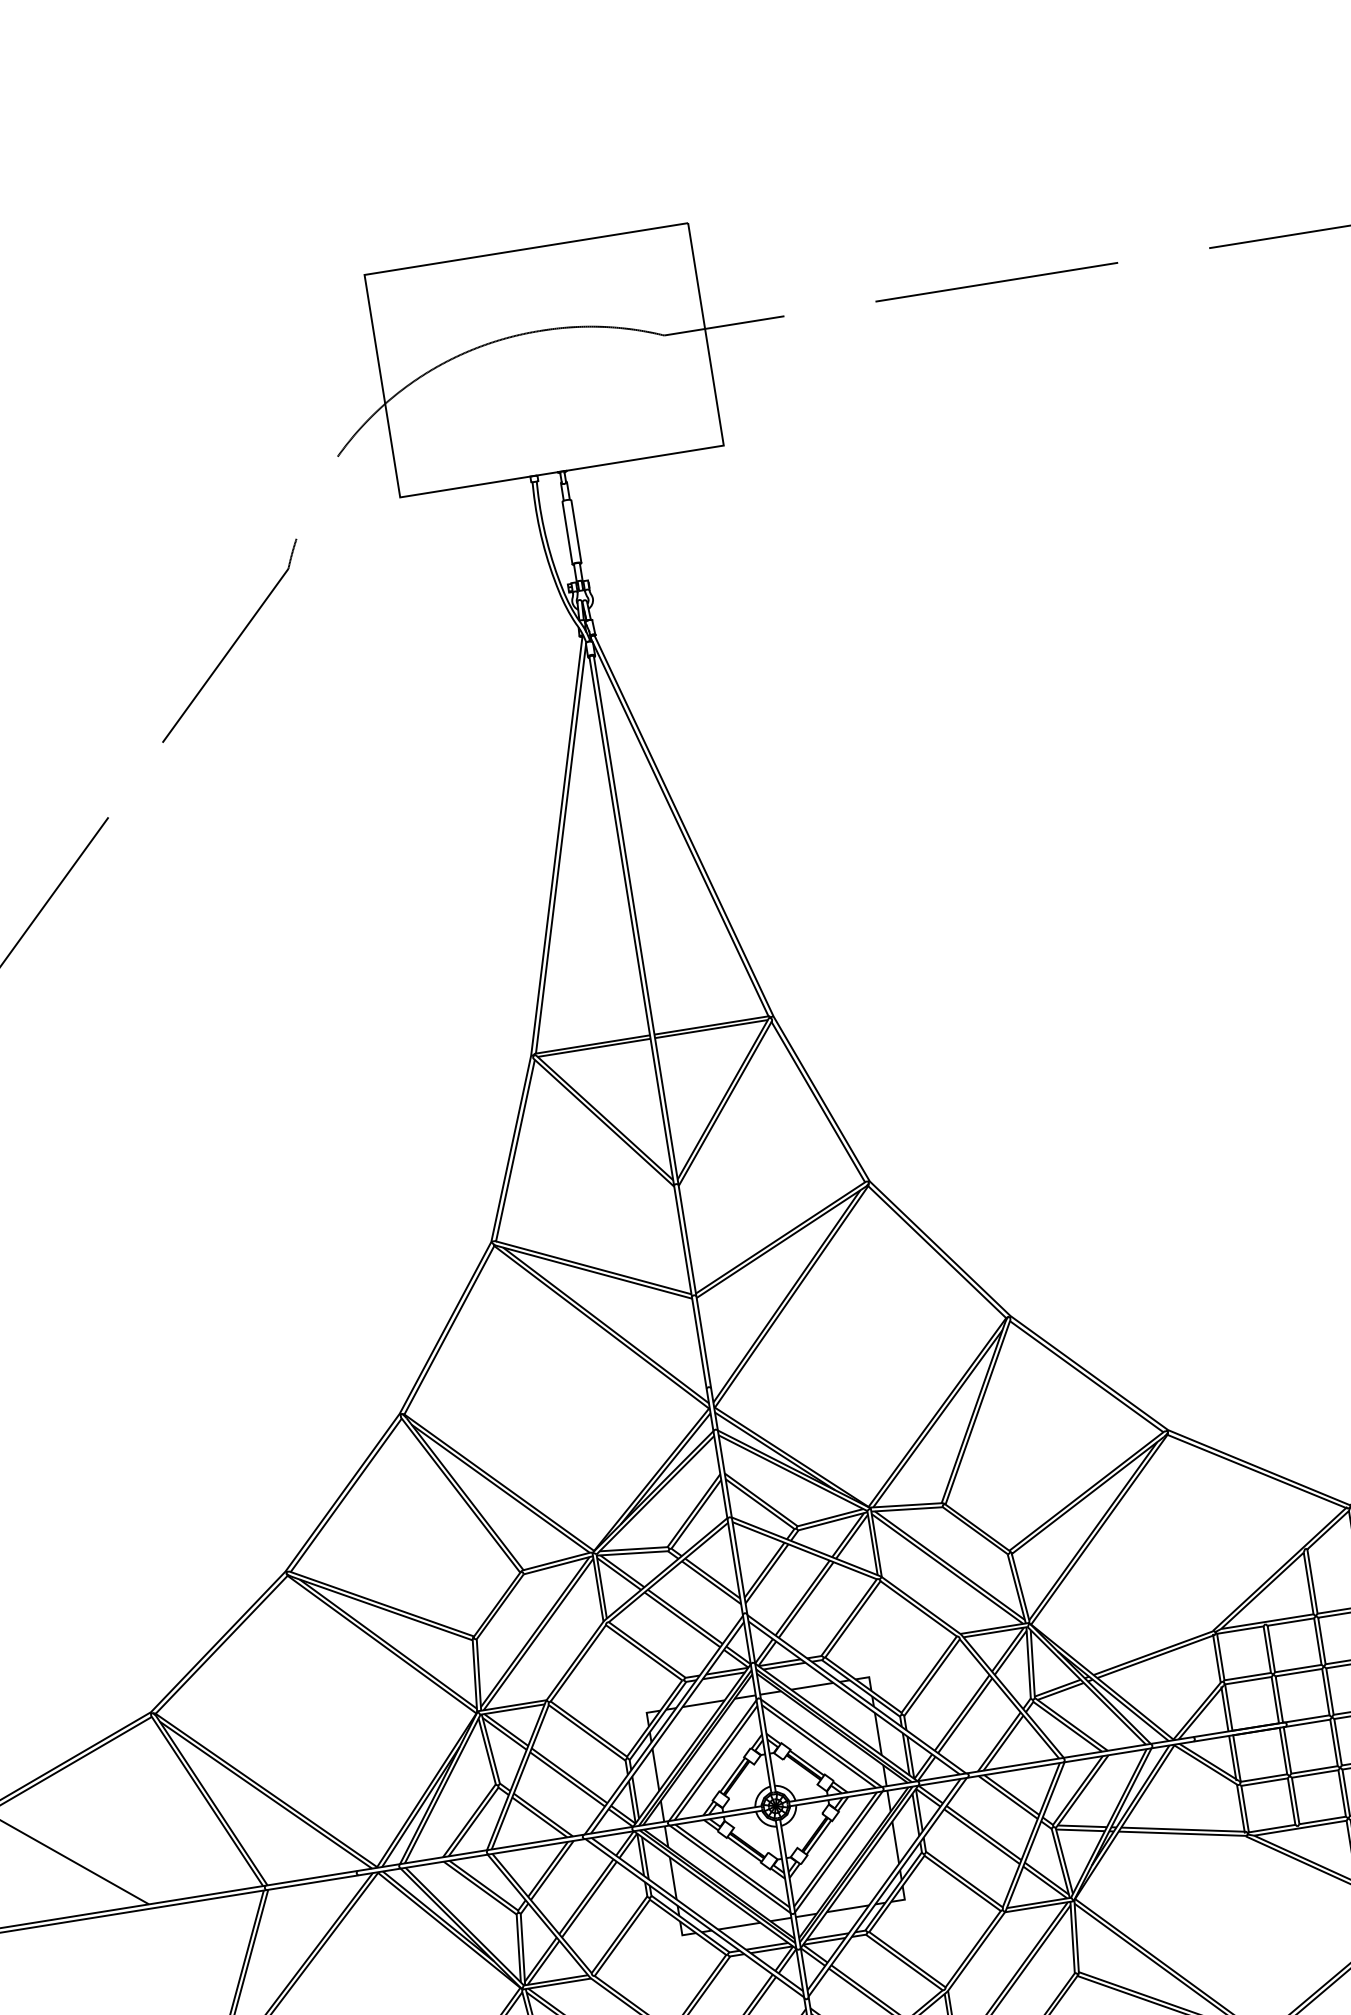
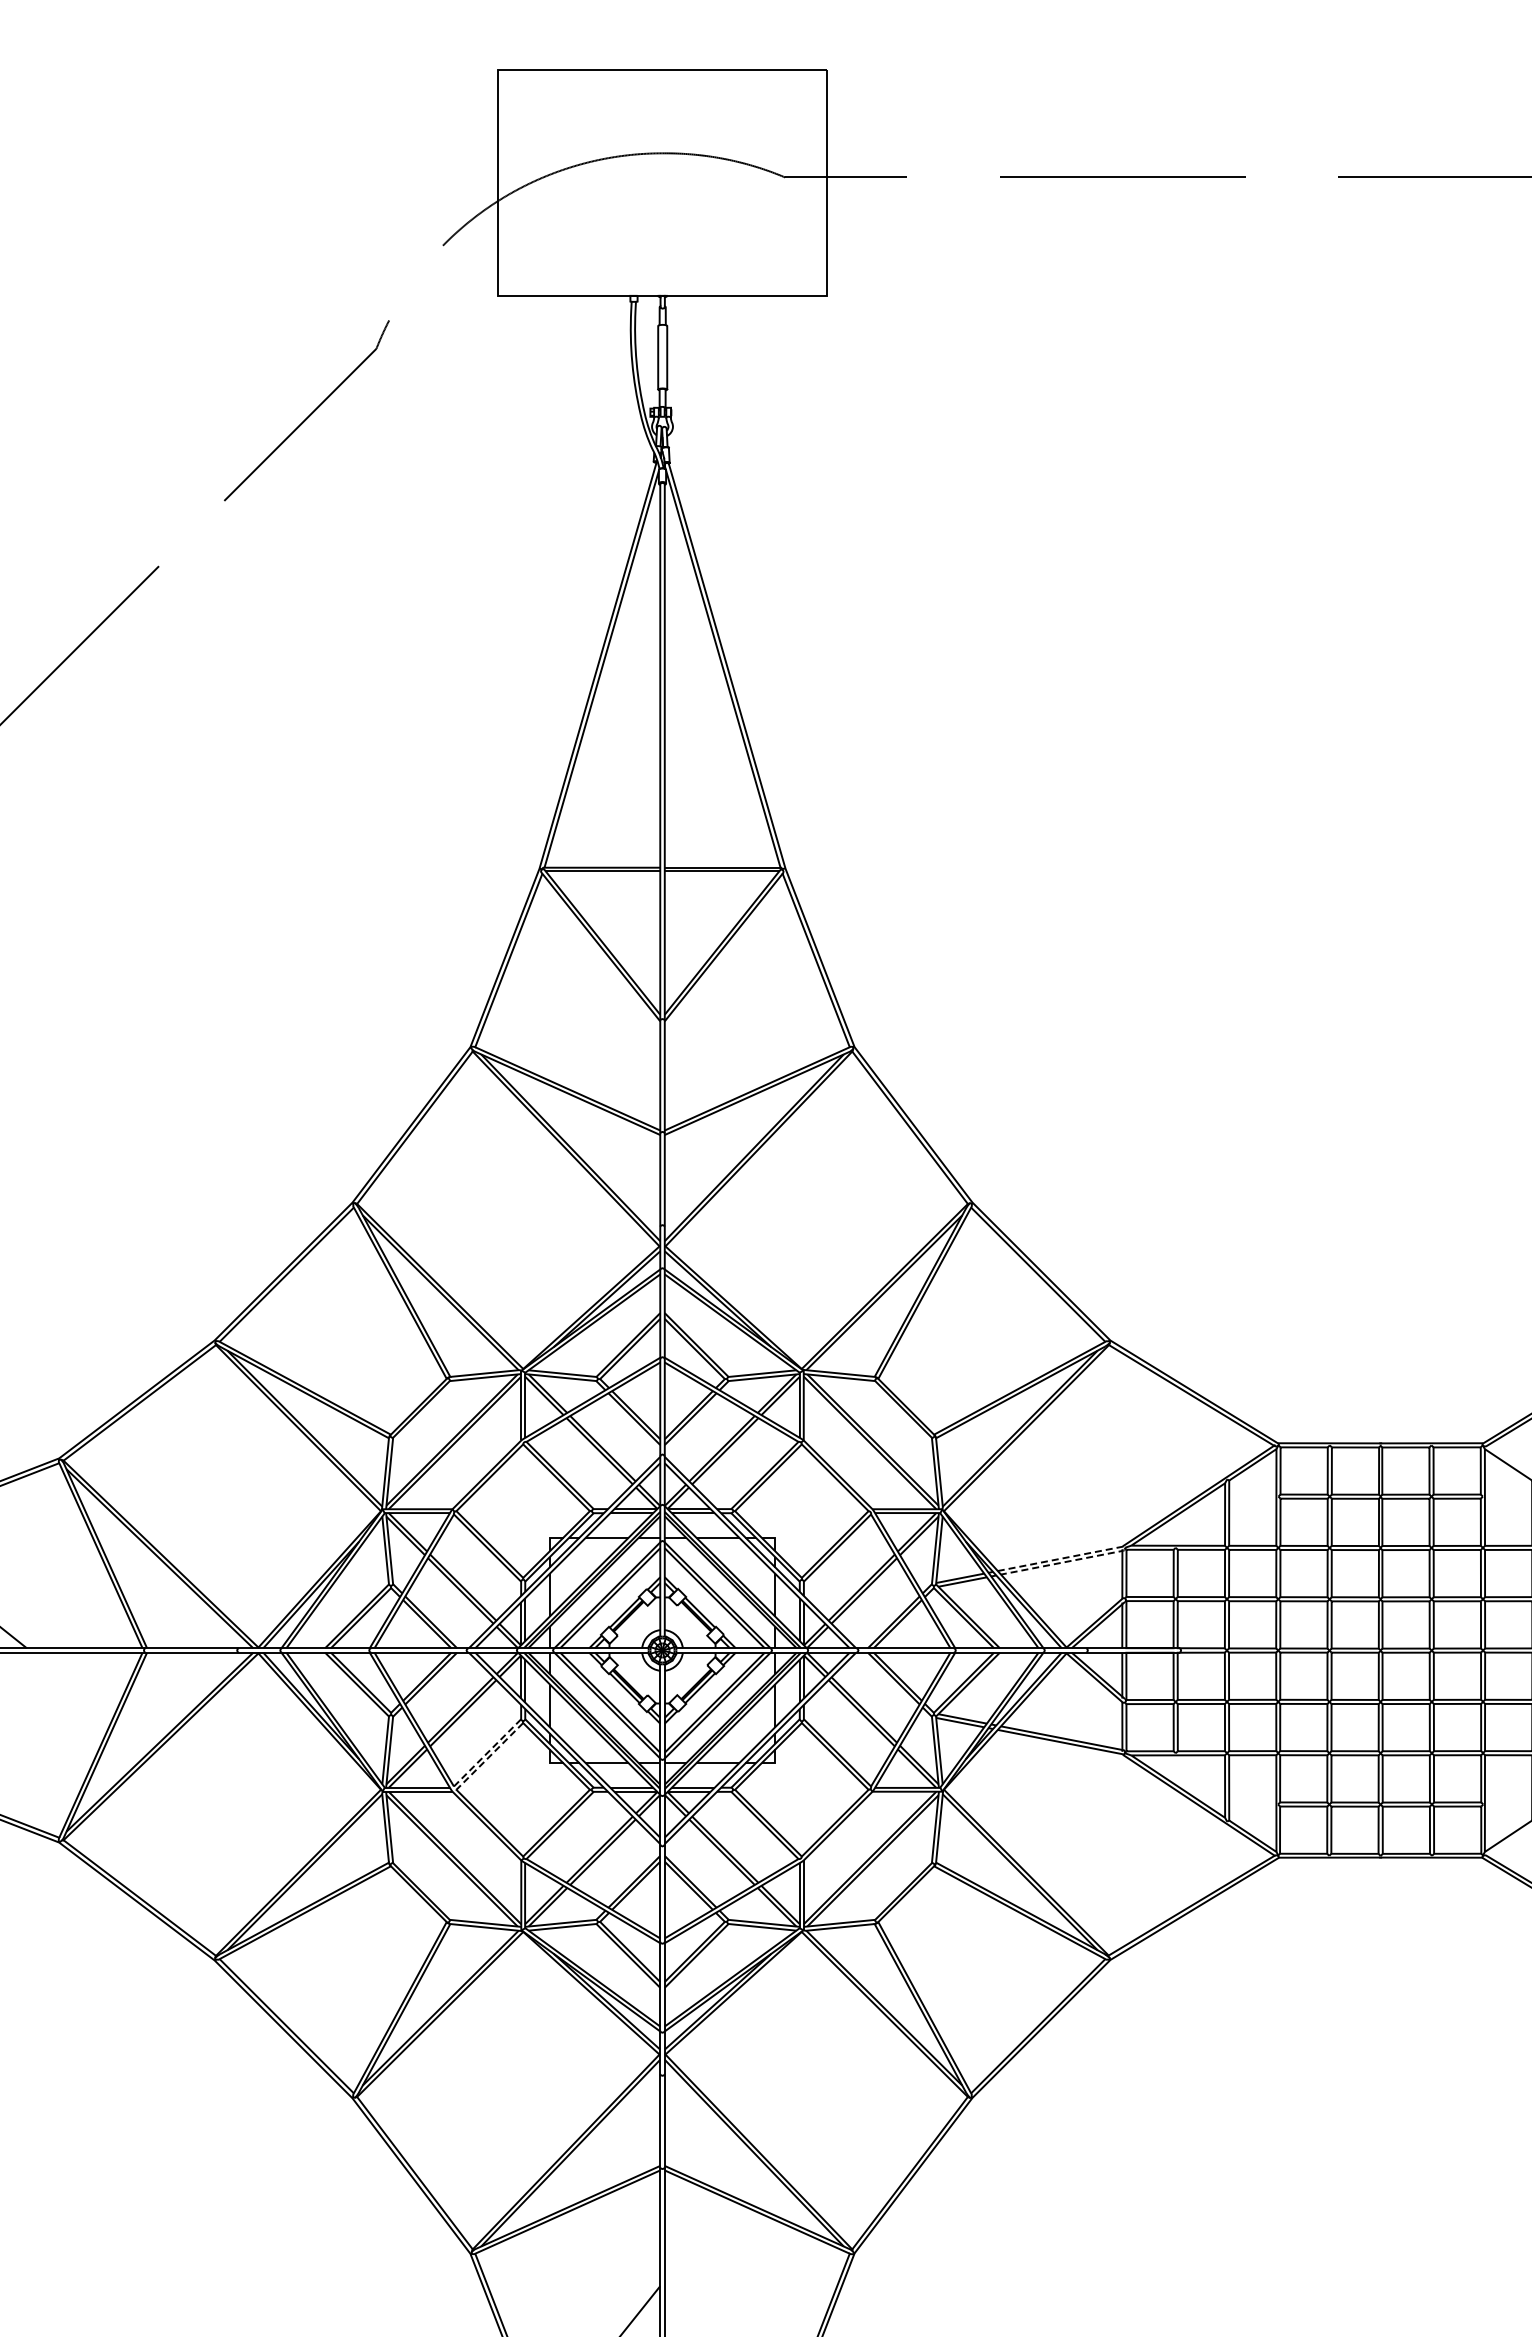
line: (1215, 1632) -> (1125, 1548), solid -> dashed
line: (592, 1975) -> (454, 1788), solid -> dashed

